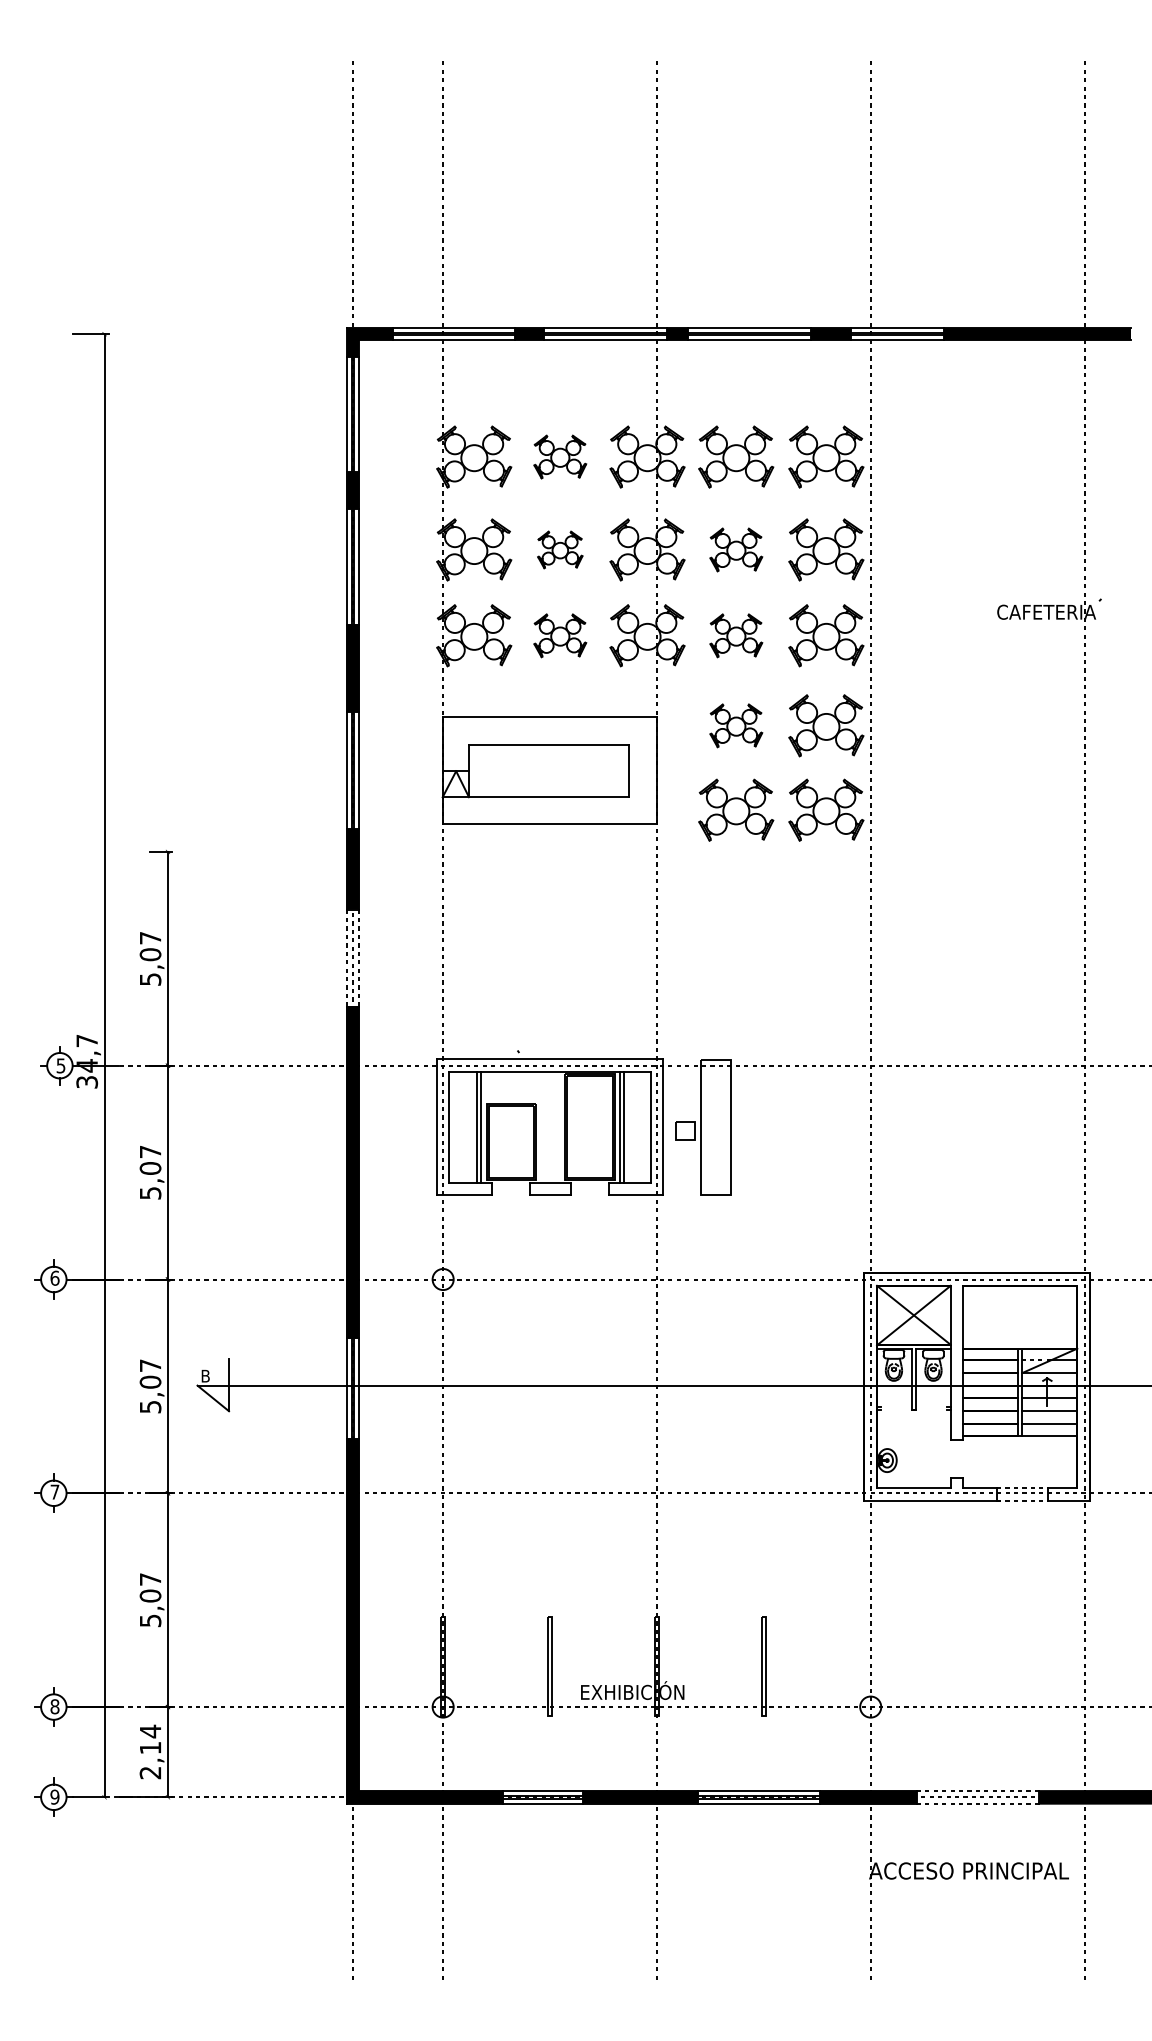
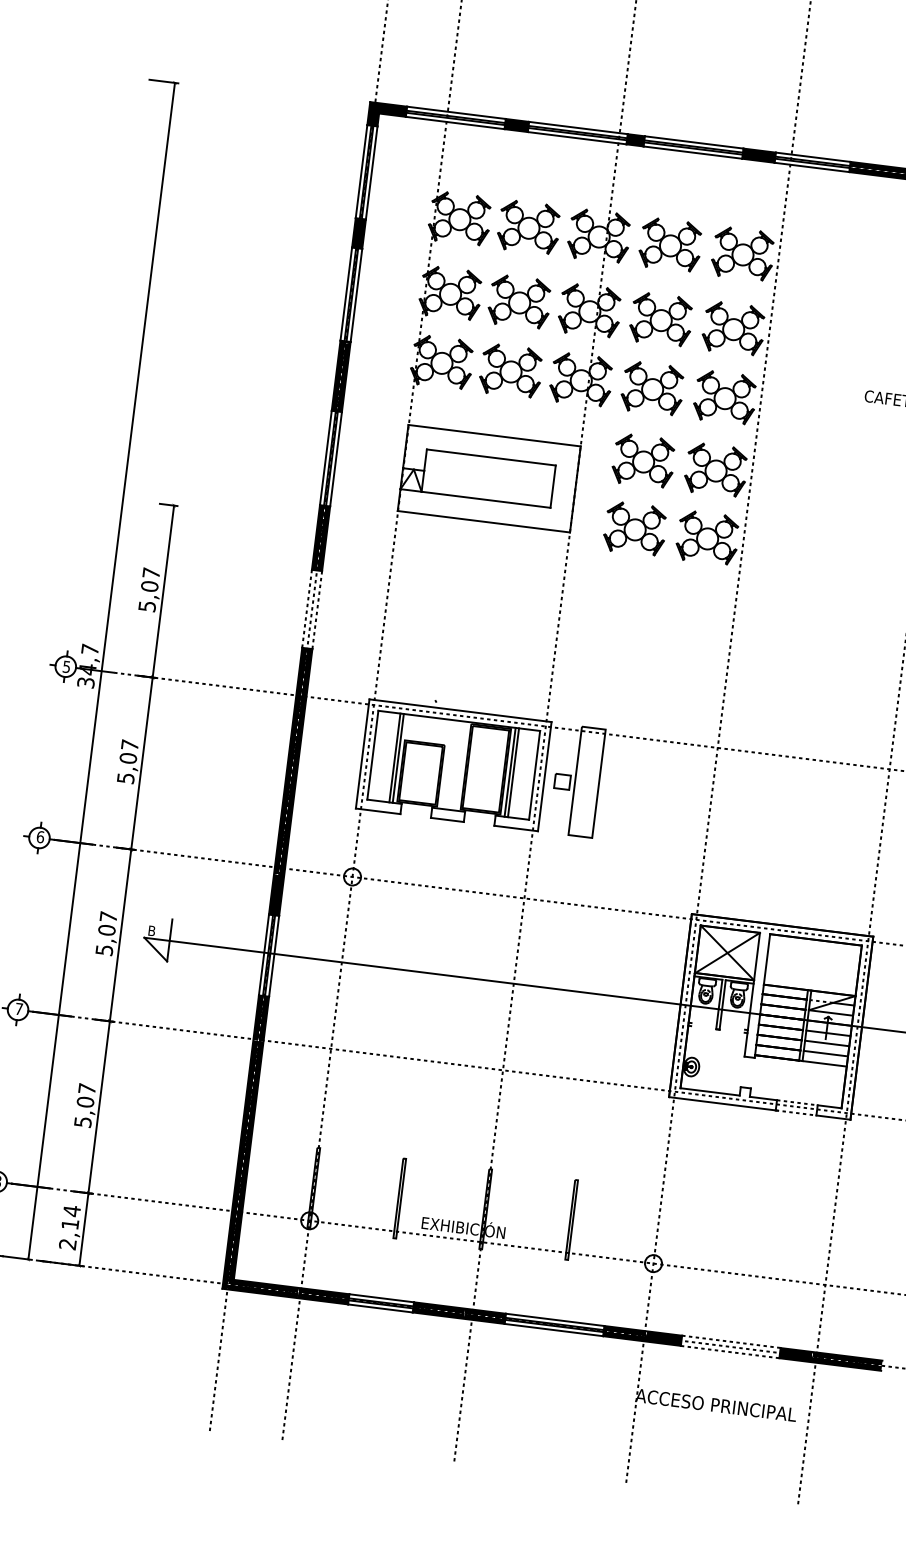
part: (560, 456) -> (529, 226), size x1.43
part: (560, 549) -> (520, 301), size x1.67
part: (736, 549) -> (661, 319), size x1.43
part: (560, 635) -> (511, 370), size x1.43
part: (736, 635) -> (652, 388), size x1.43
part: (736, 725) -> (643, 460), size x1.43

